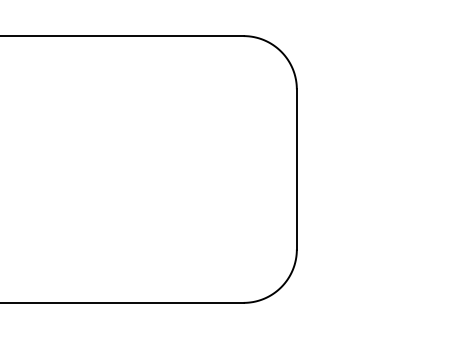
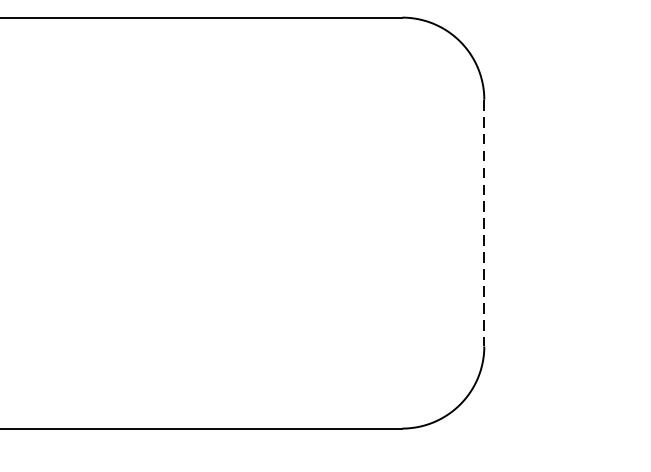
line: (296, 169) -> (483, 223), solid -> dashed

